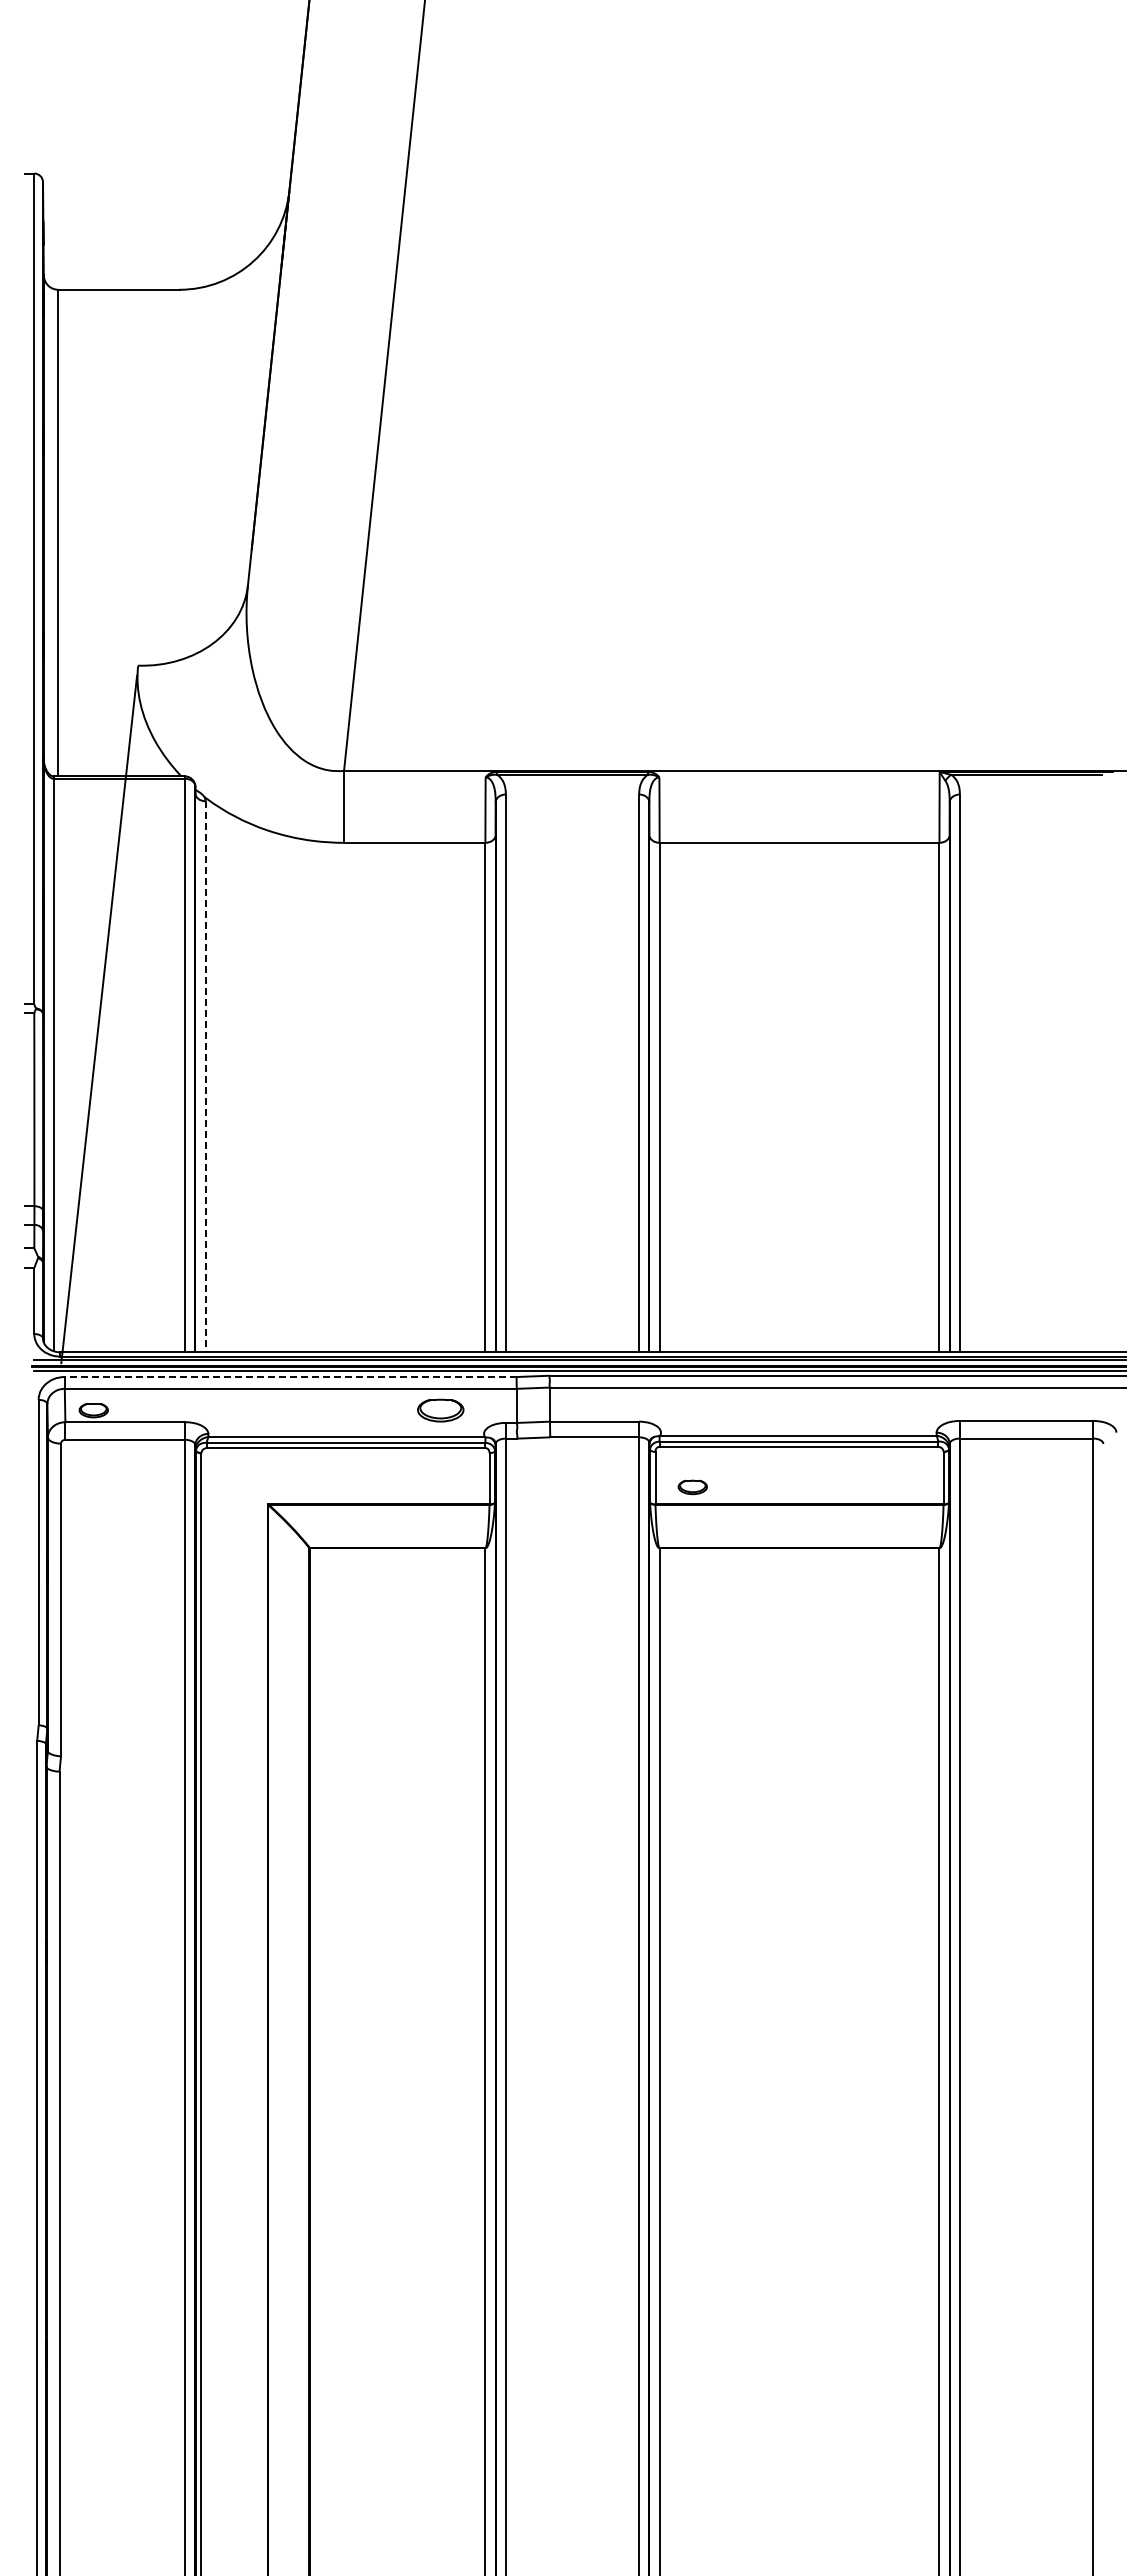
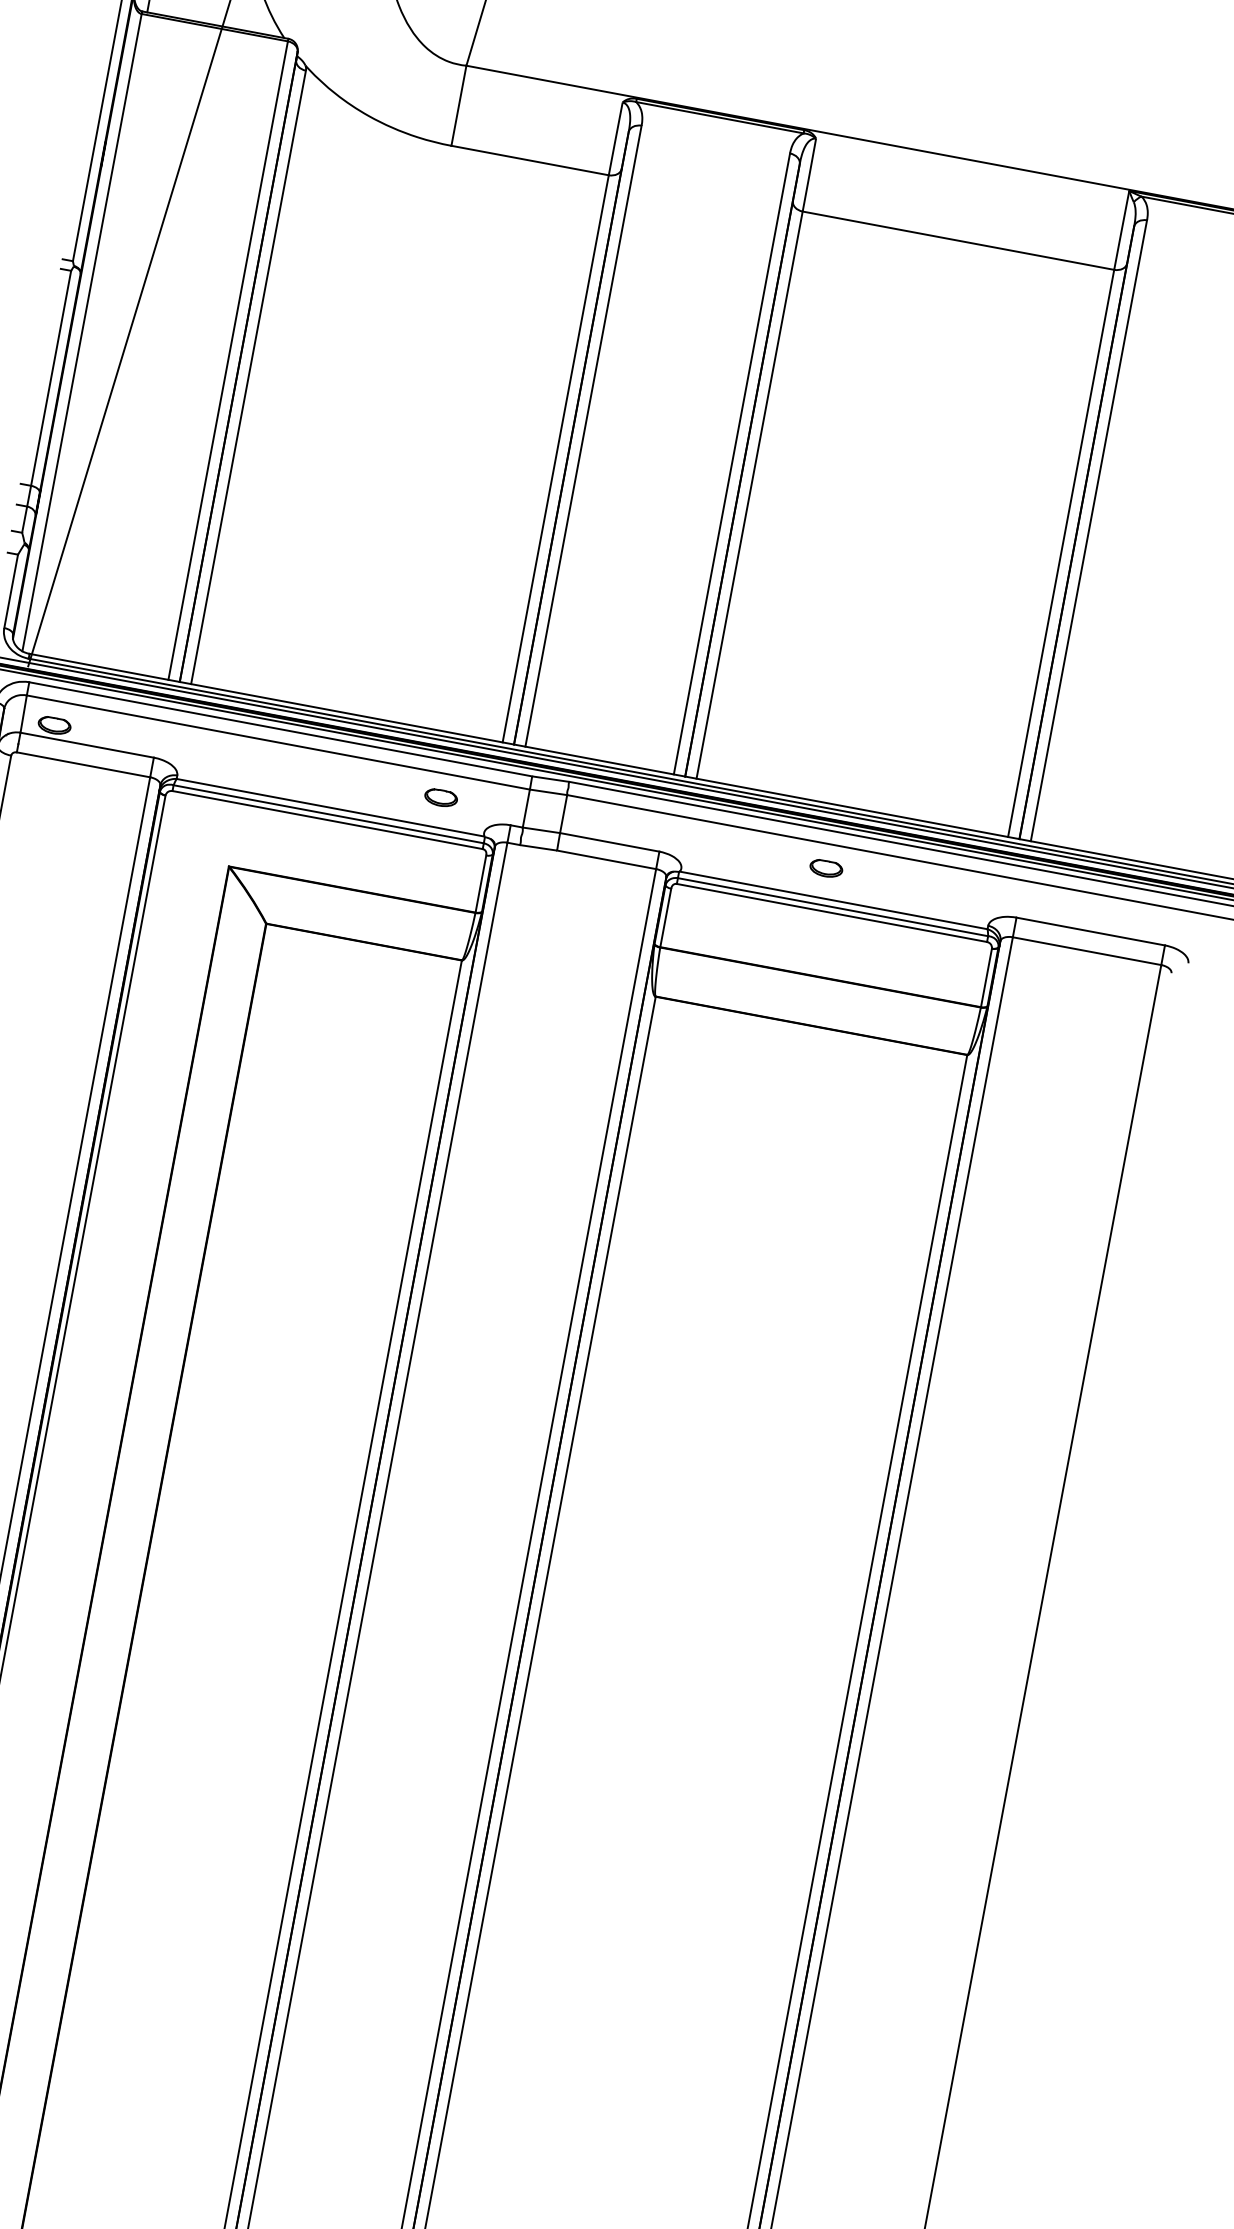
line: (205, 1076) -> (248, 377), dashed -> solid
line: (290, 1377) -> (280, 729), dashed -> solid
part: (441, 1410) -> (441, 798), size x0.62
part: (692, 1487) -> (825, 868), moved

